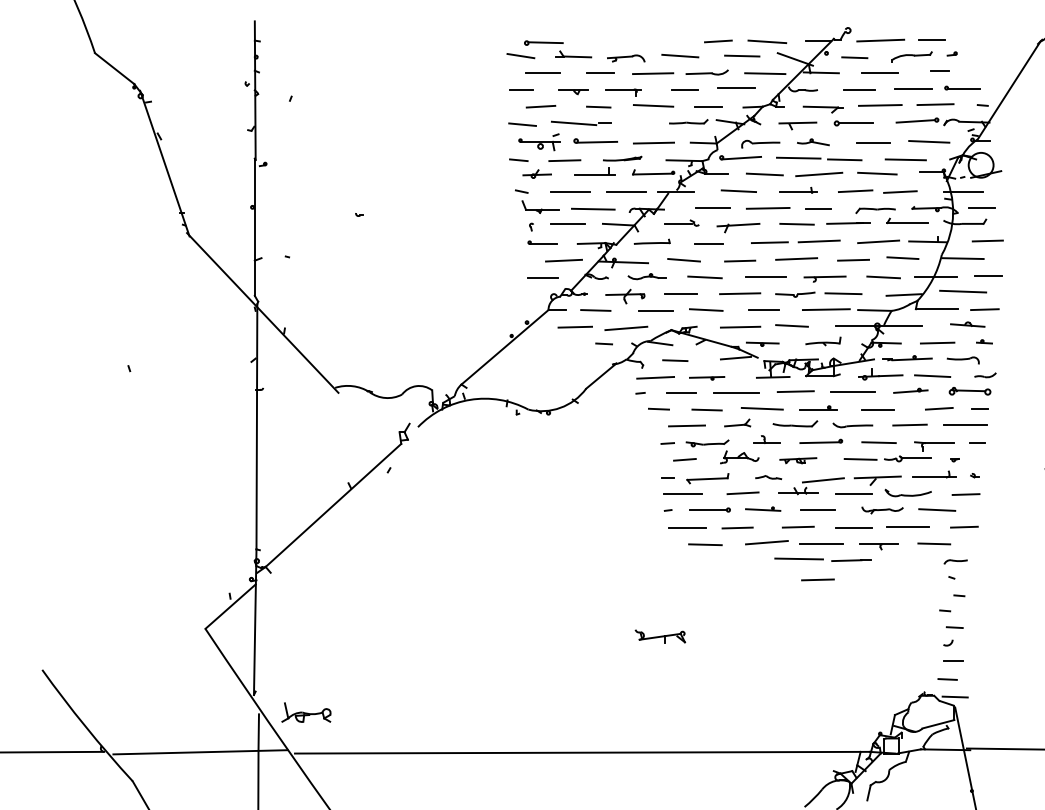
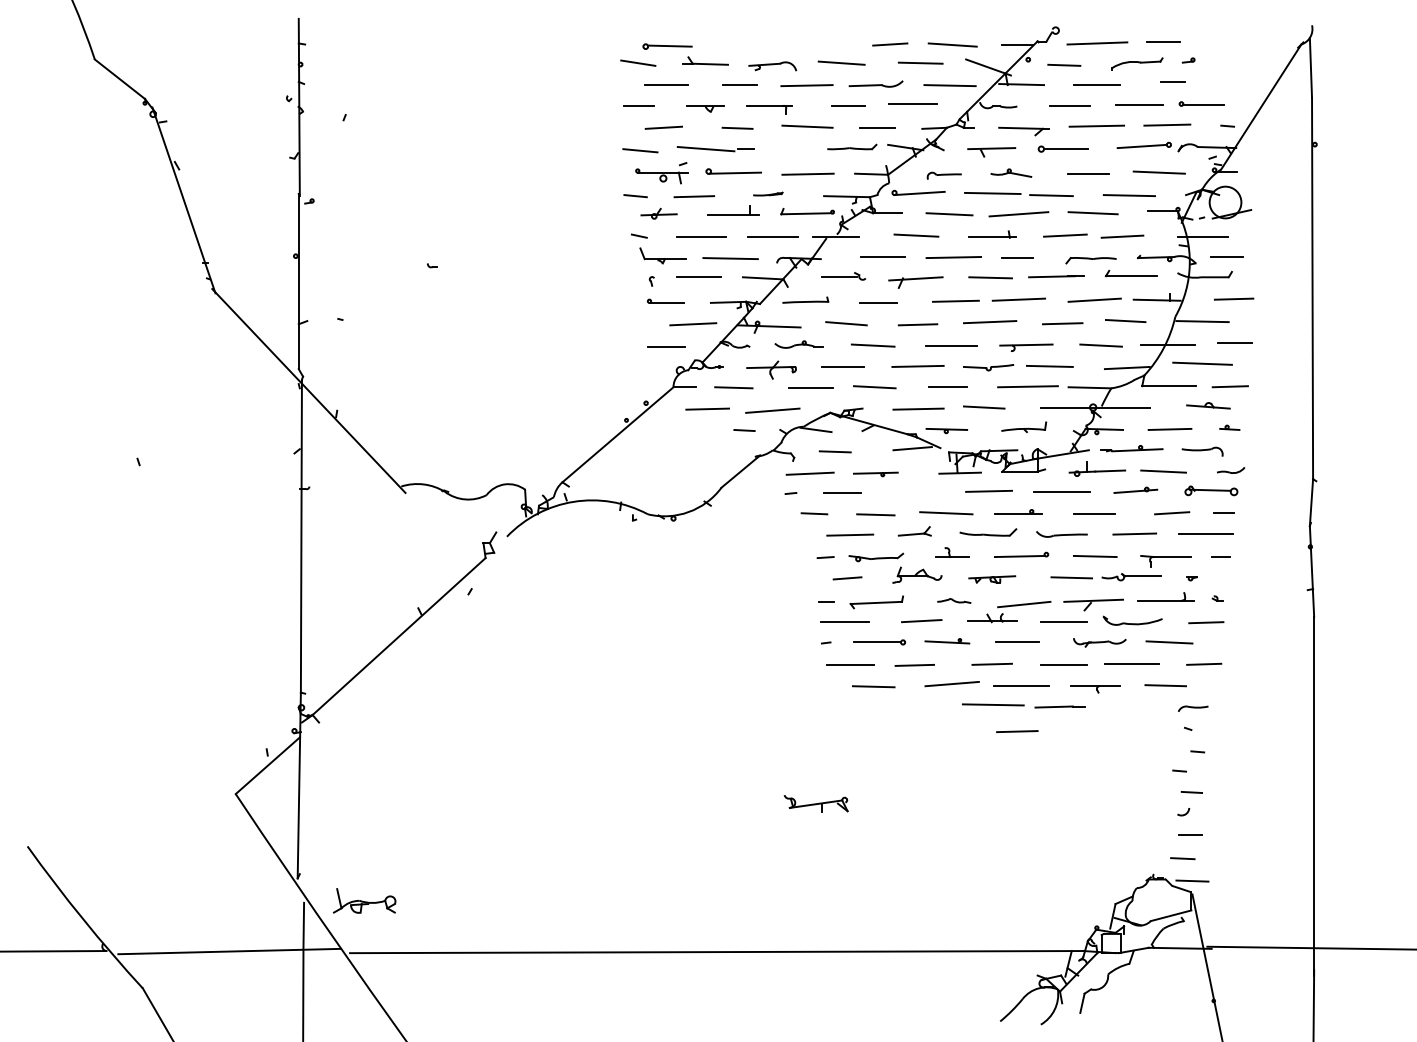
part: (760, 144) -> (944, 175), size x0.7
part: (622, 158) -> (768, 193), size x0.6
line: (735, 392) -> (912, 492), removed

